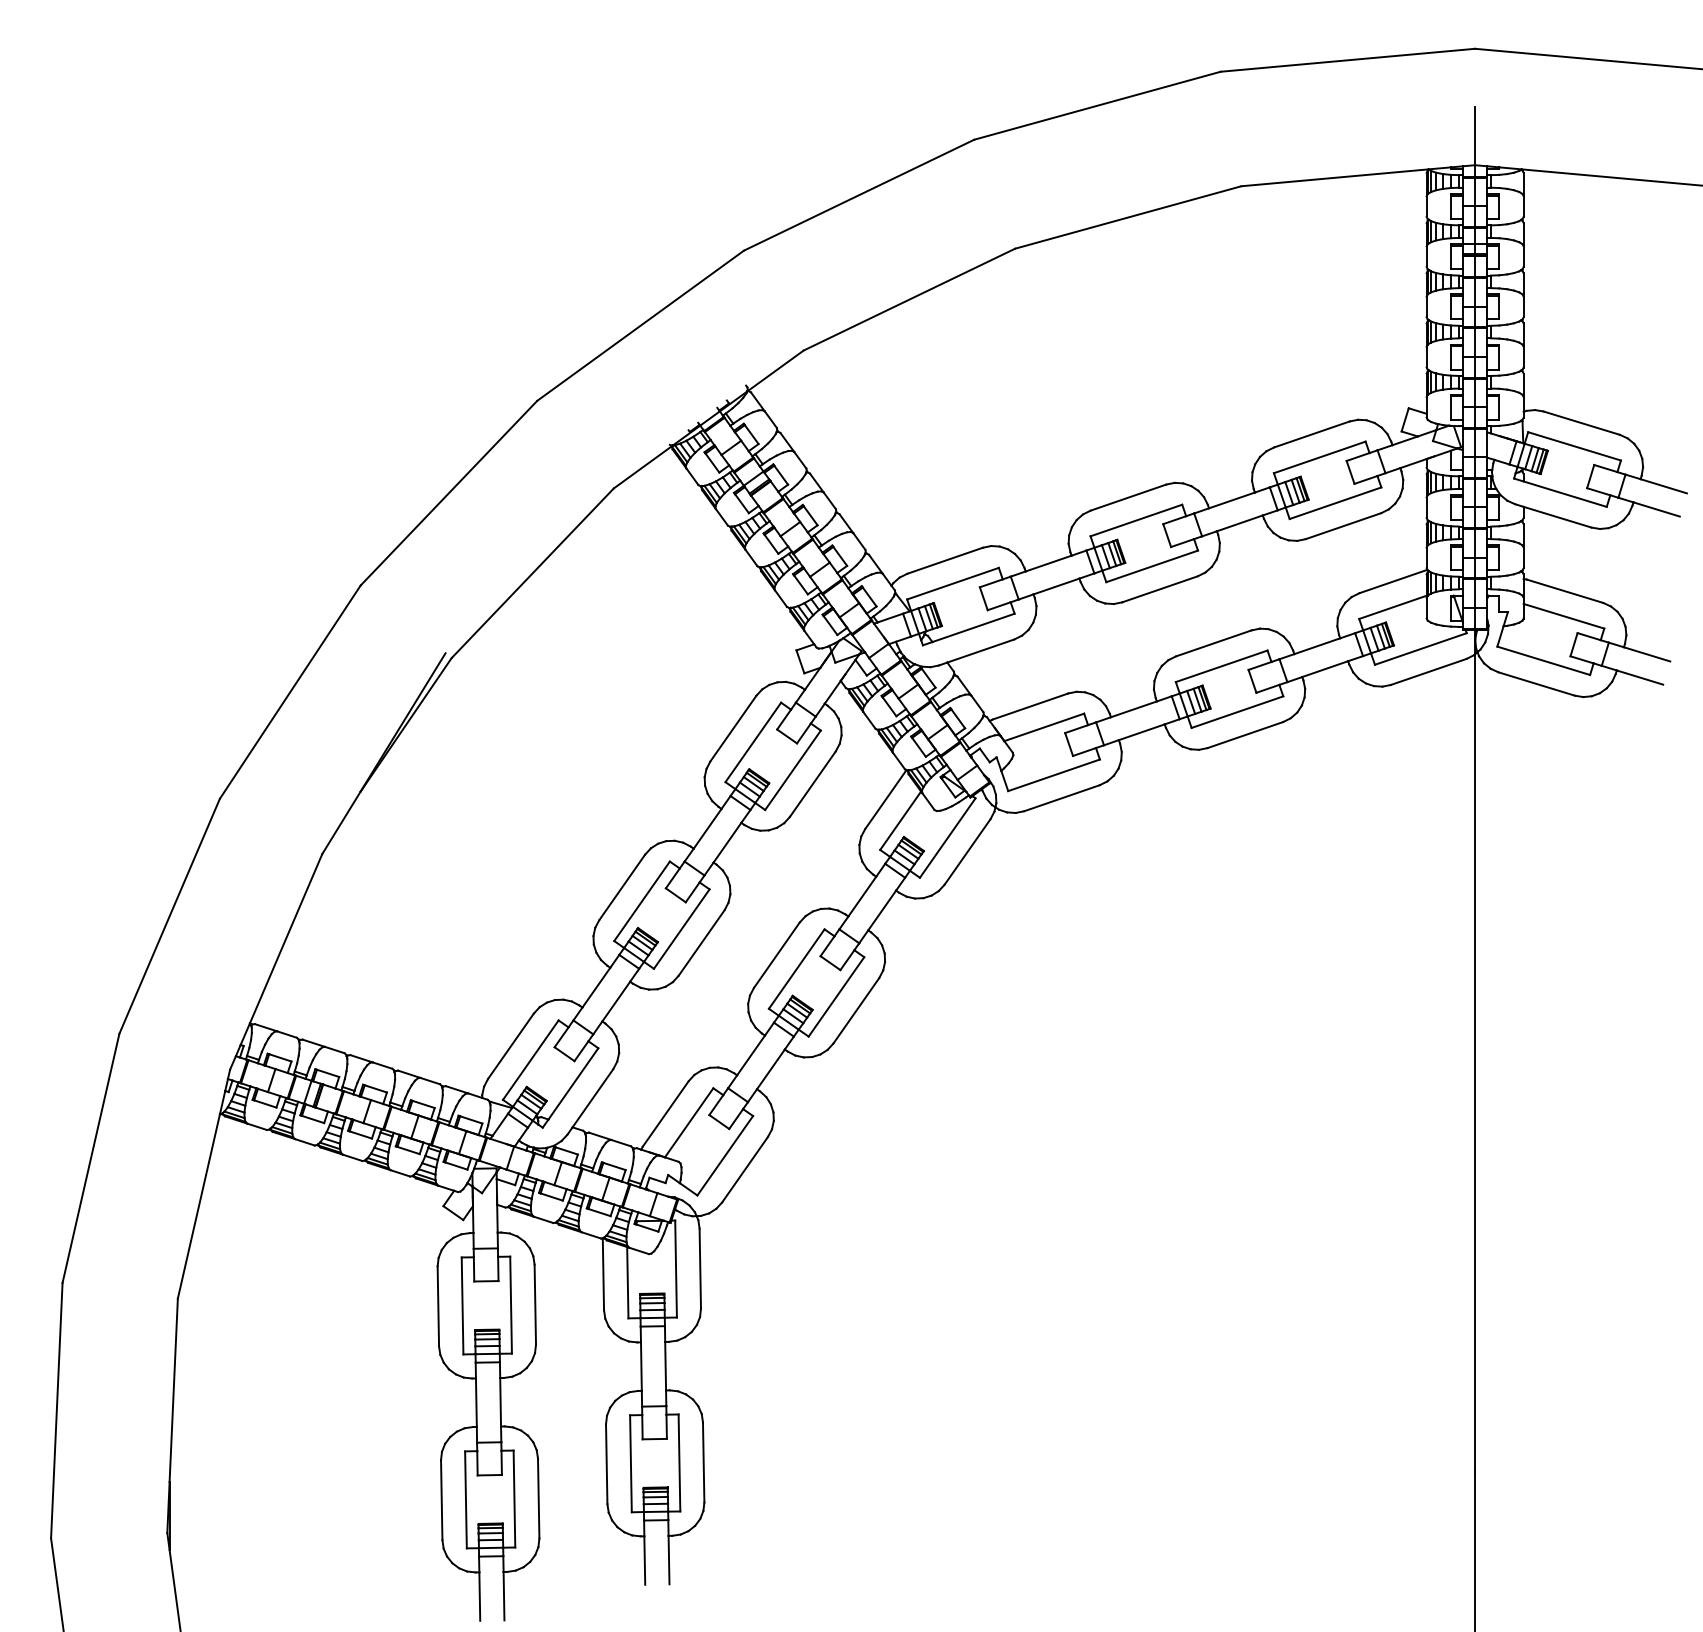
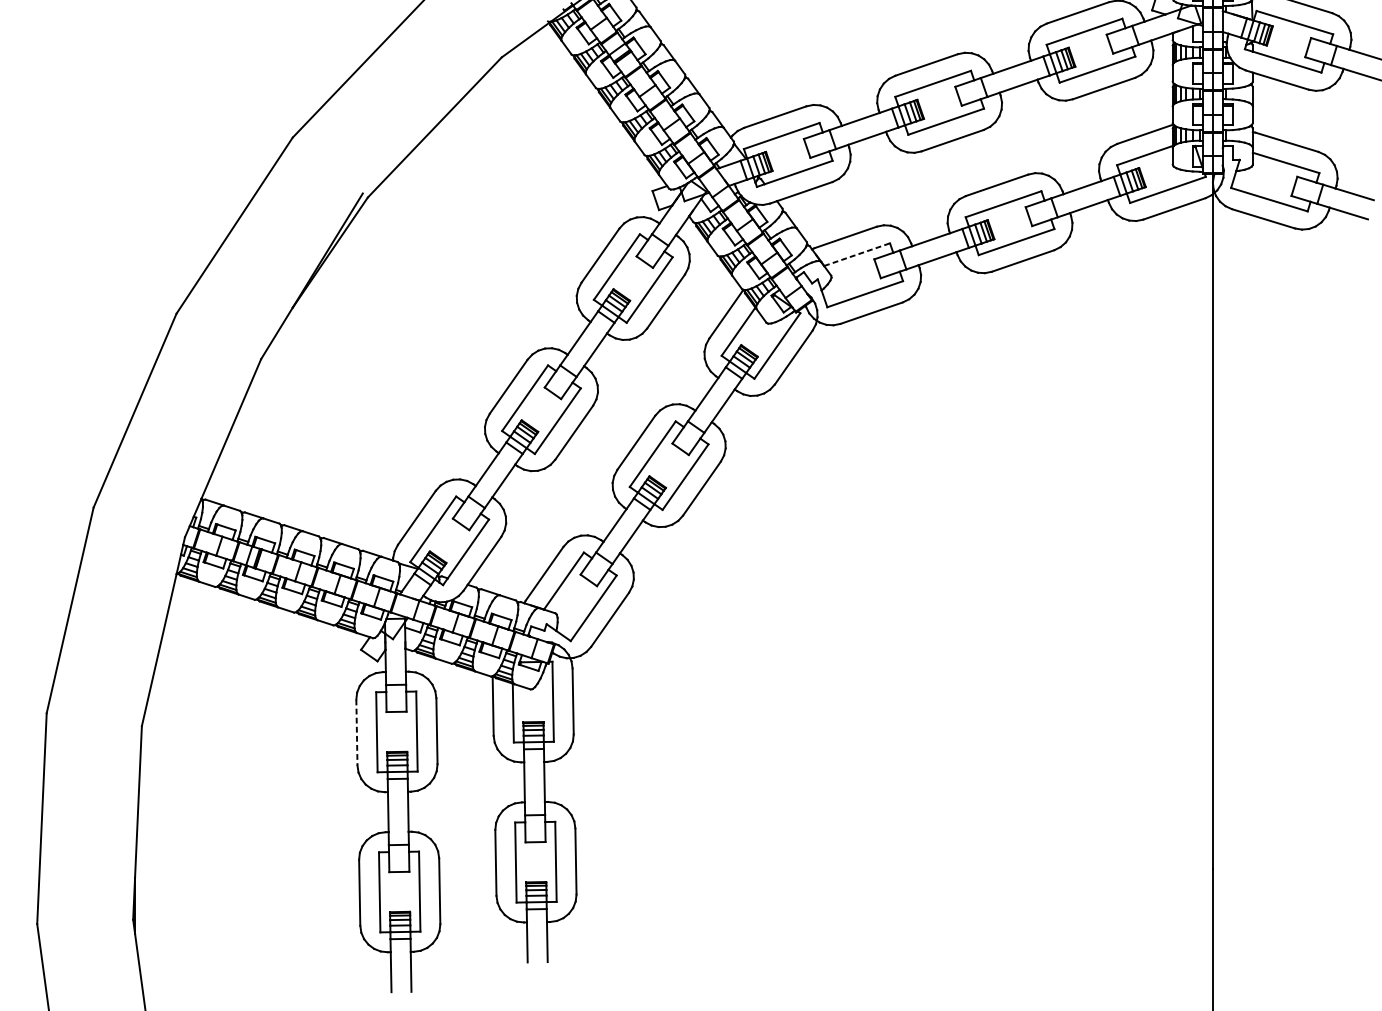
line: (1044, 727) -> (857, 254), solid -> dashed
line: (438, 1306) -> (357, 732), solid -> dashed

